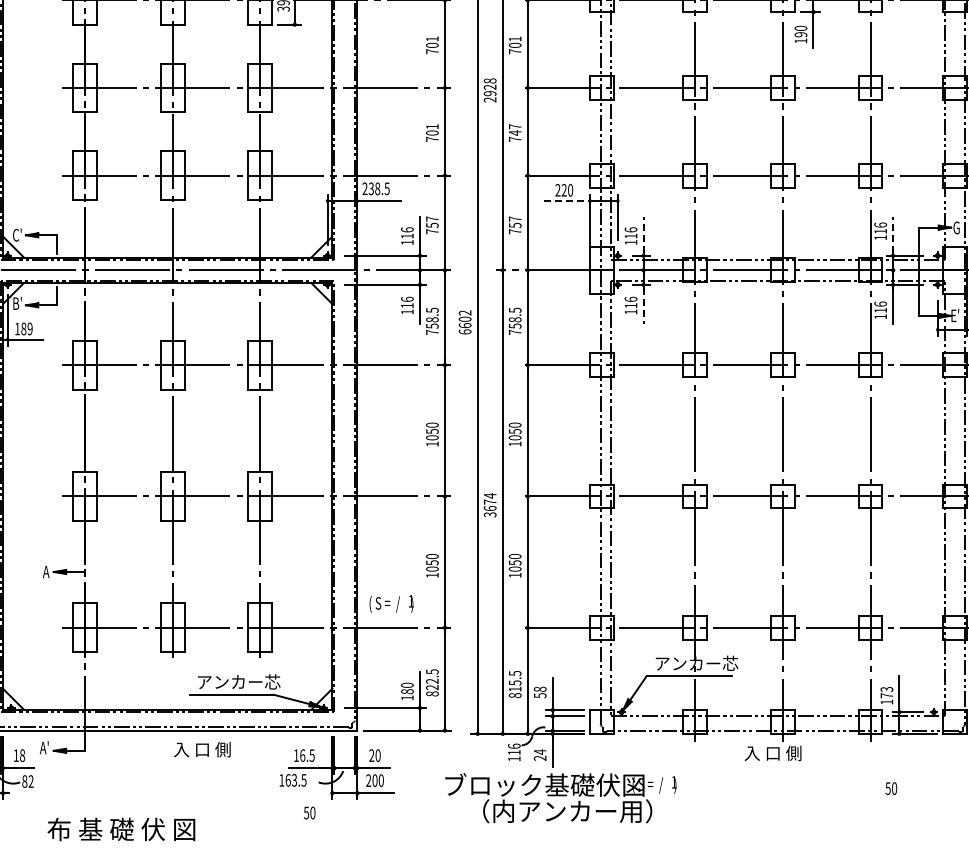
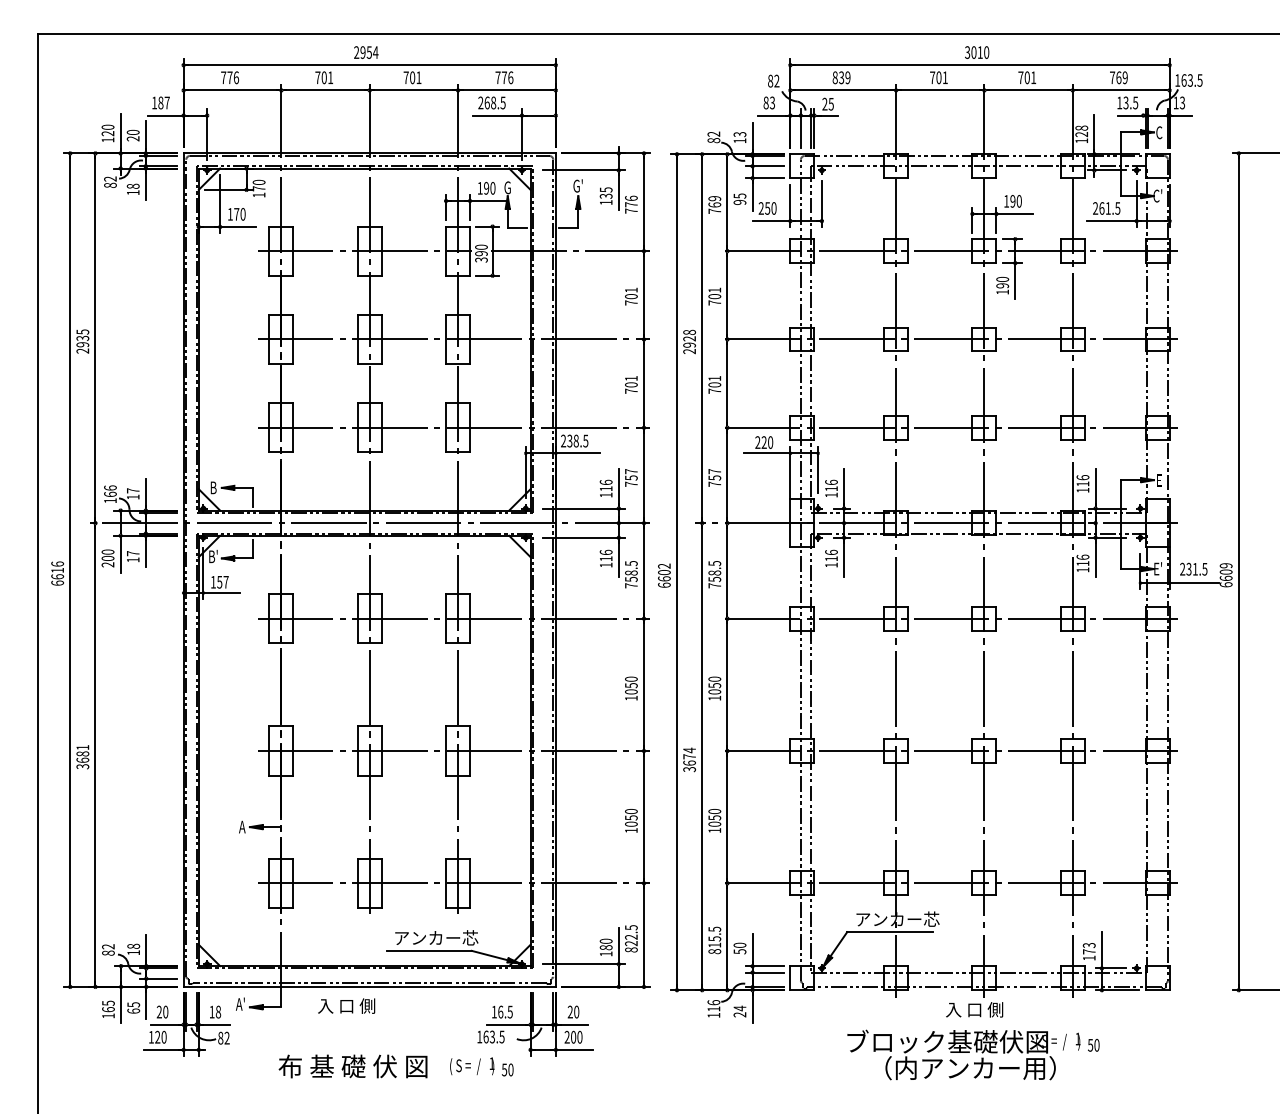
text: (514, 129) -> (714, 381), 747 -> 701
line: (567, 201) -> (767, 453), dashed -> solid
text: (956, 227) -> (1159, 480), G -> E
line: (643, 233) -> (844, 486), dashed -> solid
line: (893, 233) -> (1095, 486), dashed -> solid
text: (16, 234) -> (212, 487), C' -> B
line: (643, 306) -> (844, 559), dashed -> solid
text: (26, 328) -> (222, 581), 189 -> 157
text: (391, 604) -> (472, 1066), moved
text: (540, 688) -> (740, 944), 58 -> 50
text: (202, 749) -> (346, 1005), moved
text: (560, 797) -> (963, 1054), moved
text: (120, 829) -> (352, 1066), moved

